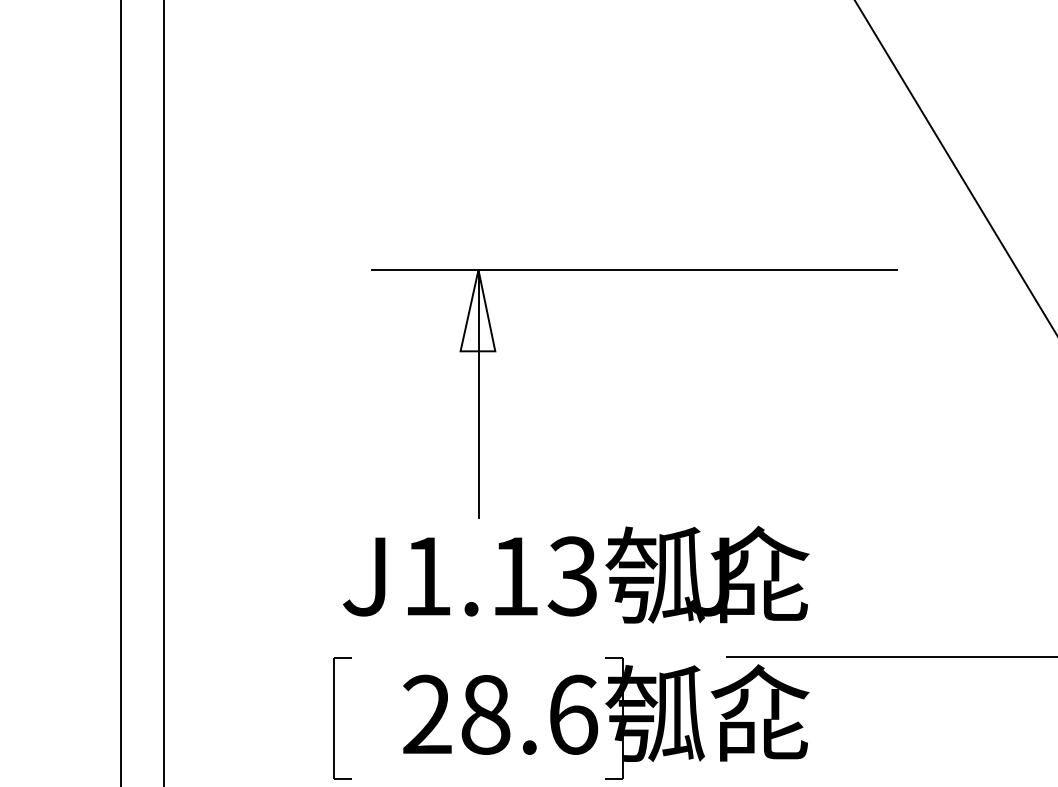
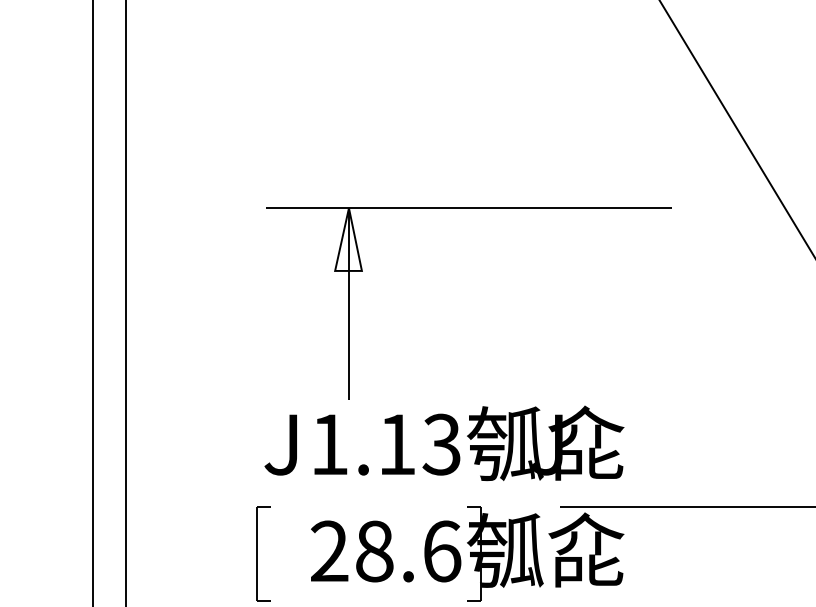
part: (634, 270) -> (469, 208), moved

